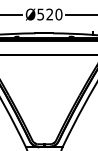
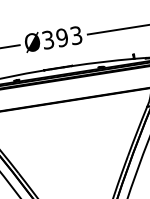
text: (49, 14) -> (61, 37), Ø520 -> Ø393

